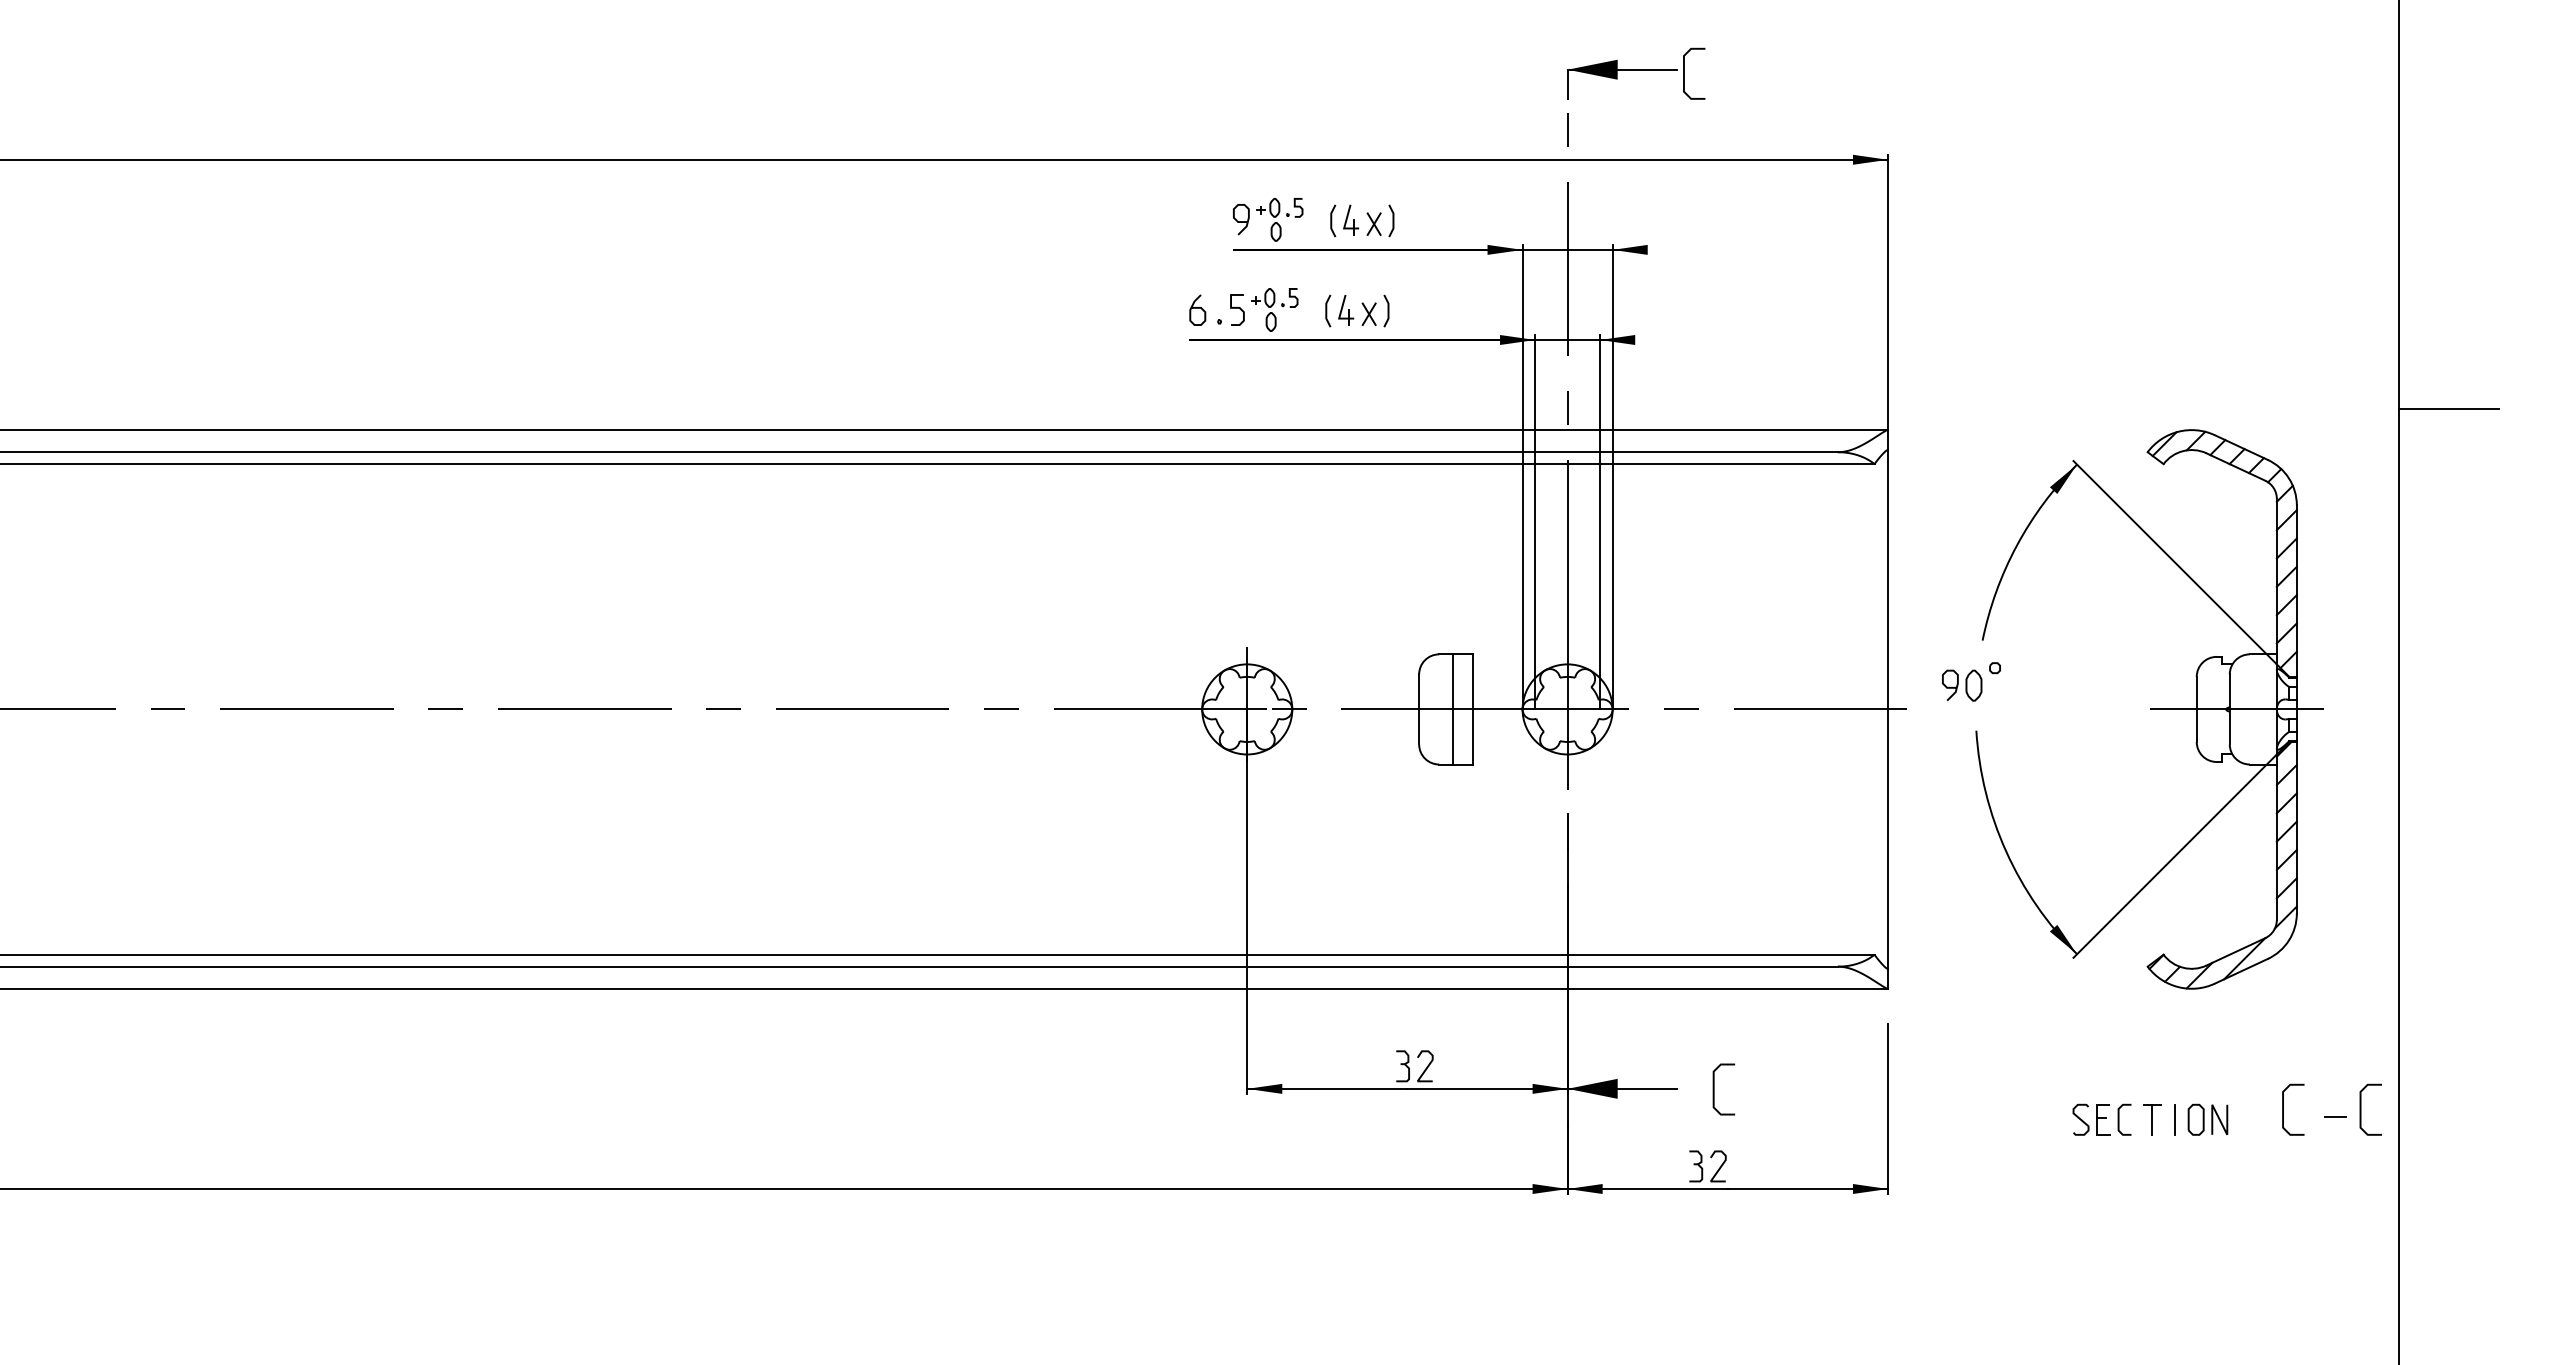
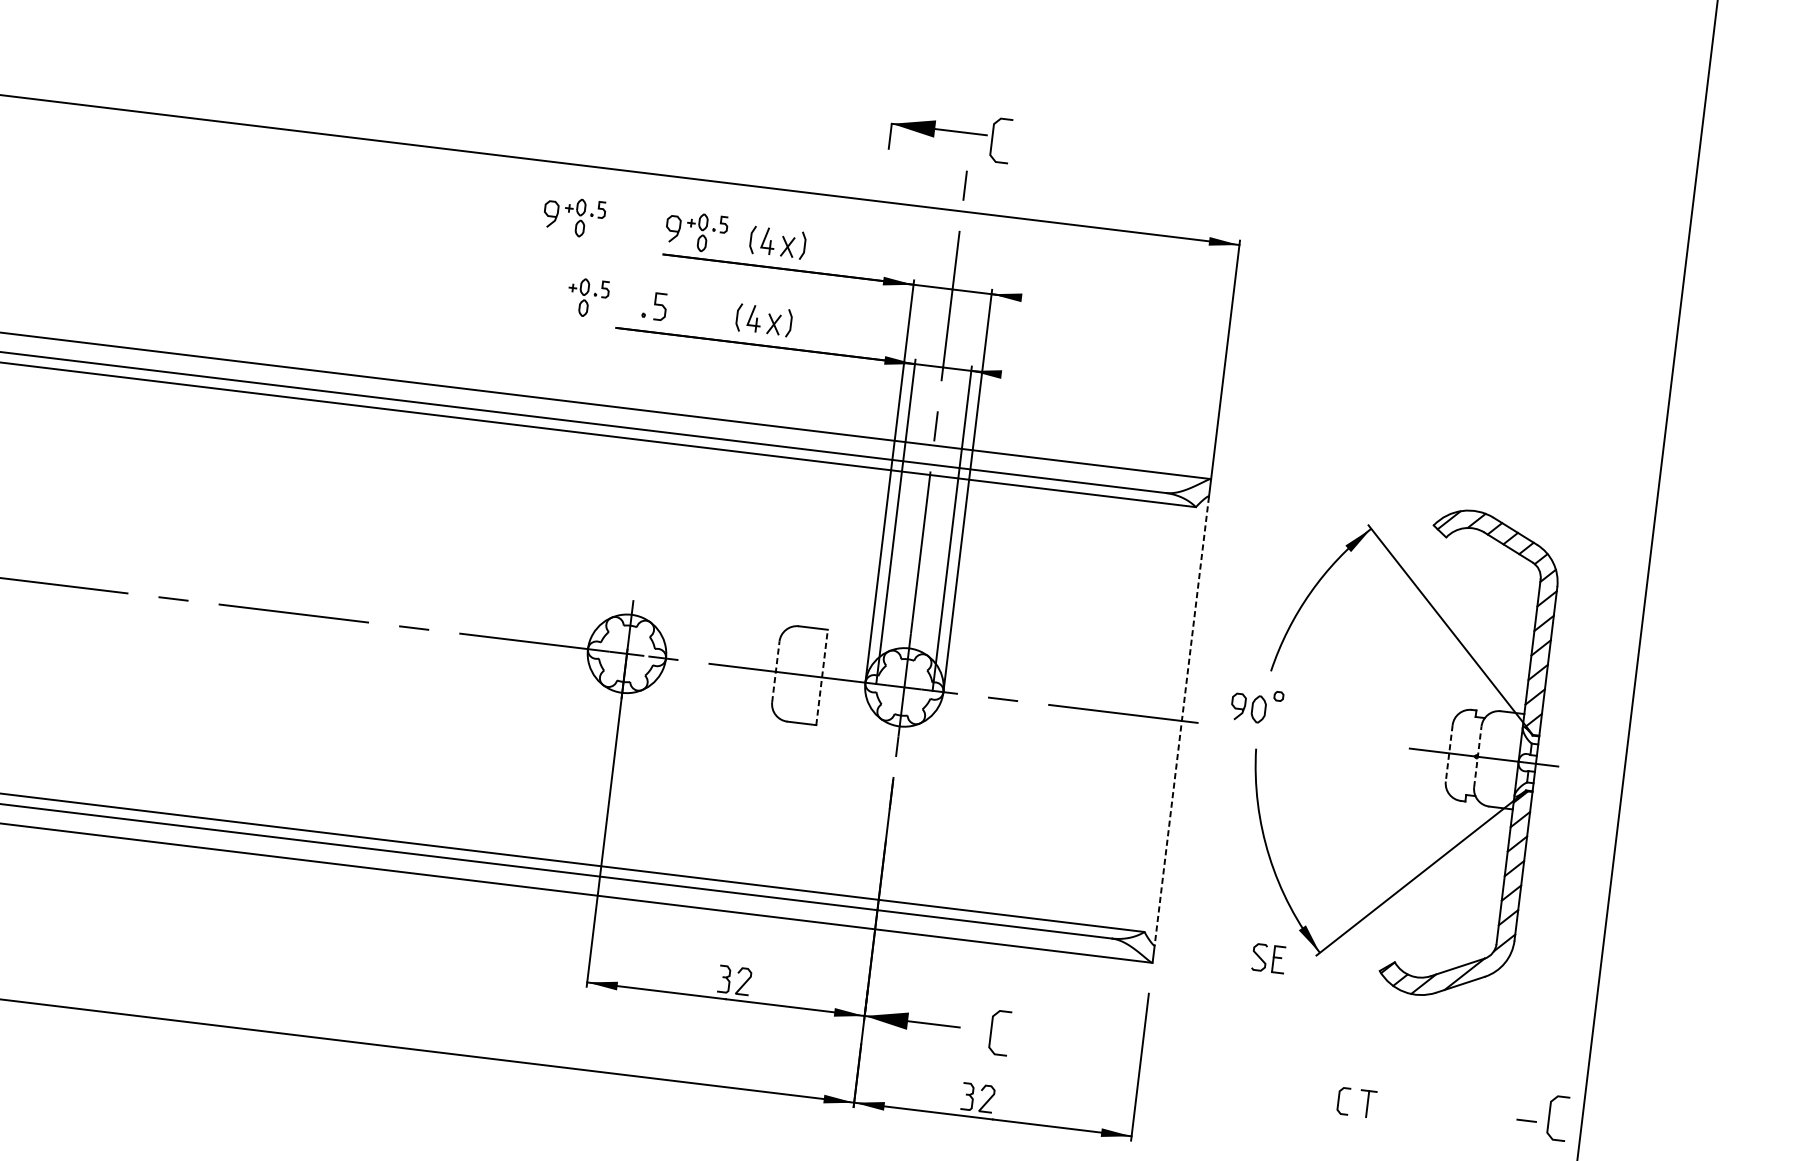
part: (1636, 73) -> (951, 134), moved
part: (1127, 219) -> (574, 217), added
curve: (1197, 308) -> (625, 301), removed
part: (1274, 309) -> (587, 297), moved
line: (2448, 409) -> (1698, 519), removed
line: (1419, 708) -> (776, 671), solid -> dashed
line: (1472, 708) -> (822, 676), solid -> dashed
line: (2229, 708) -> (1477, 755), solid -> dashed
line: (1452, 709) -> (804, 675), removed
line: (1888, 709) -> (1182, 721), solid -> dashed
line: (2196, 709) -> (1449, 753), solid -> dashed
curve: (2283, 1109) -> (1482, 1108), removed
part: (2091, 1119) -> (1268, 958), moved
line: (2175, 1119) -> (1387, 1106), removed
part: (2207, 1119) -> (1415, 1109), removed

